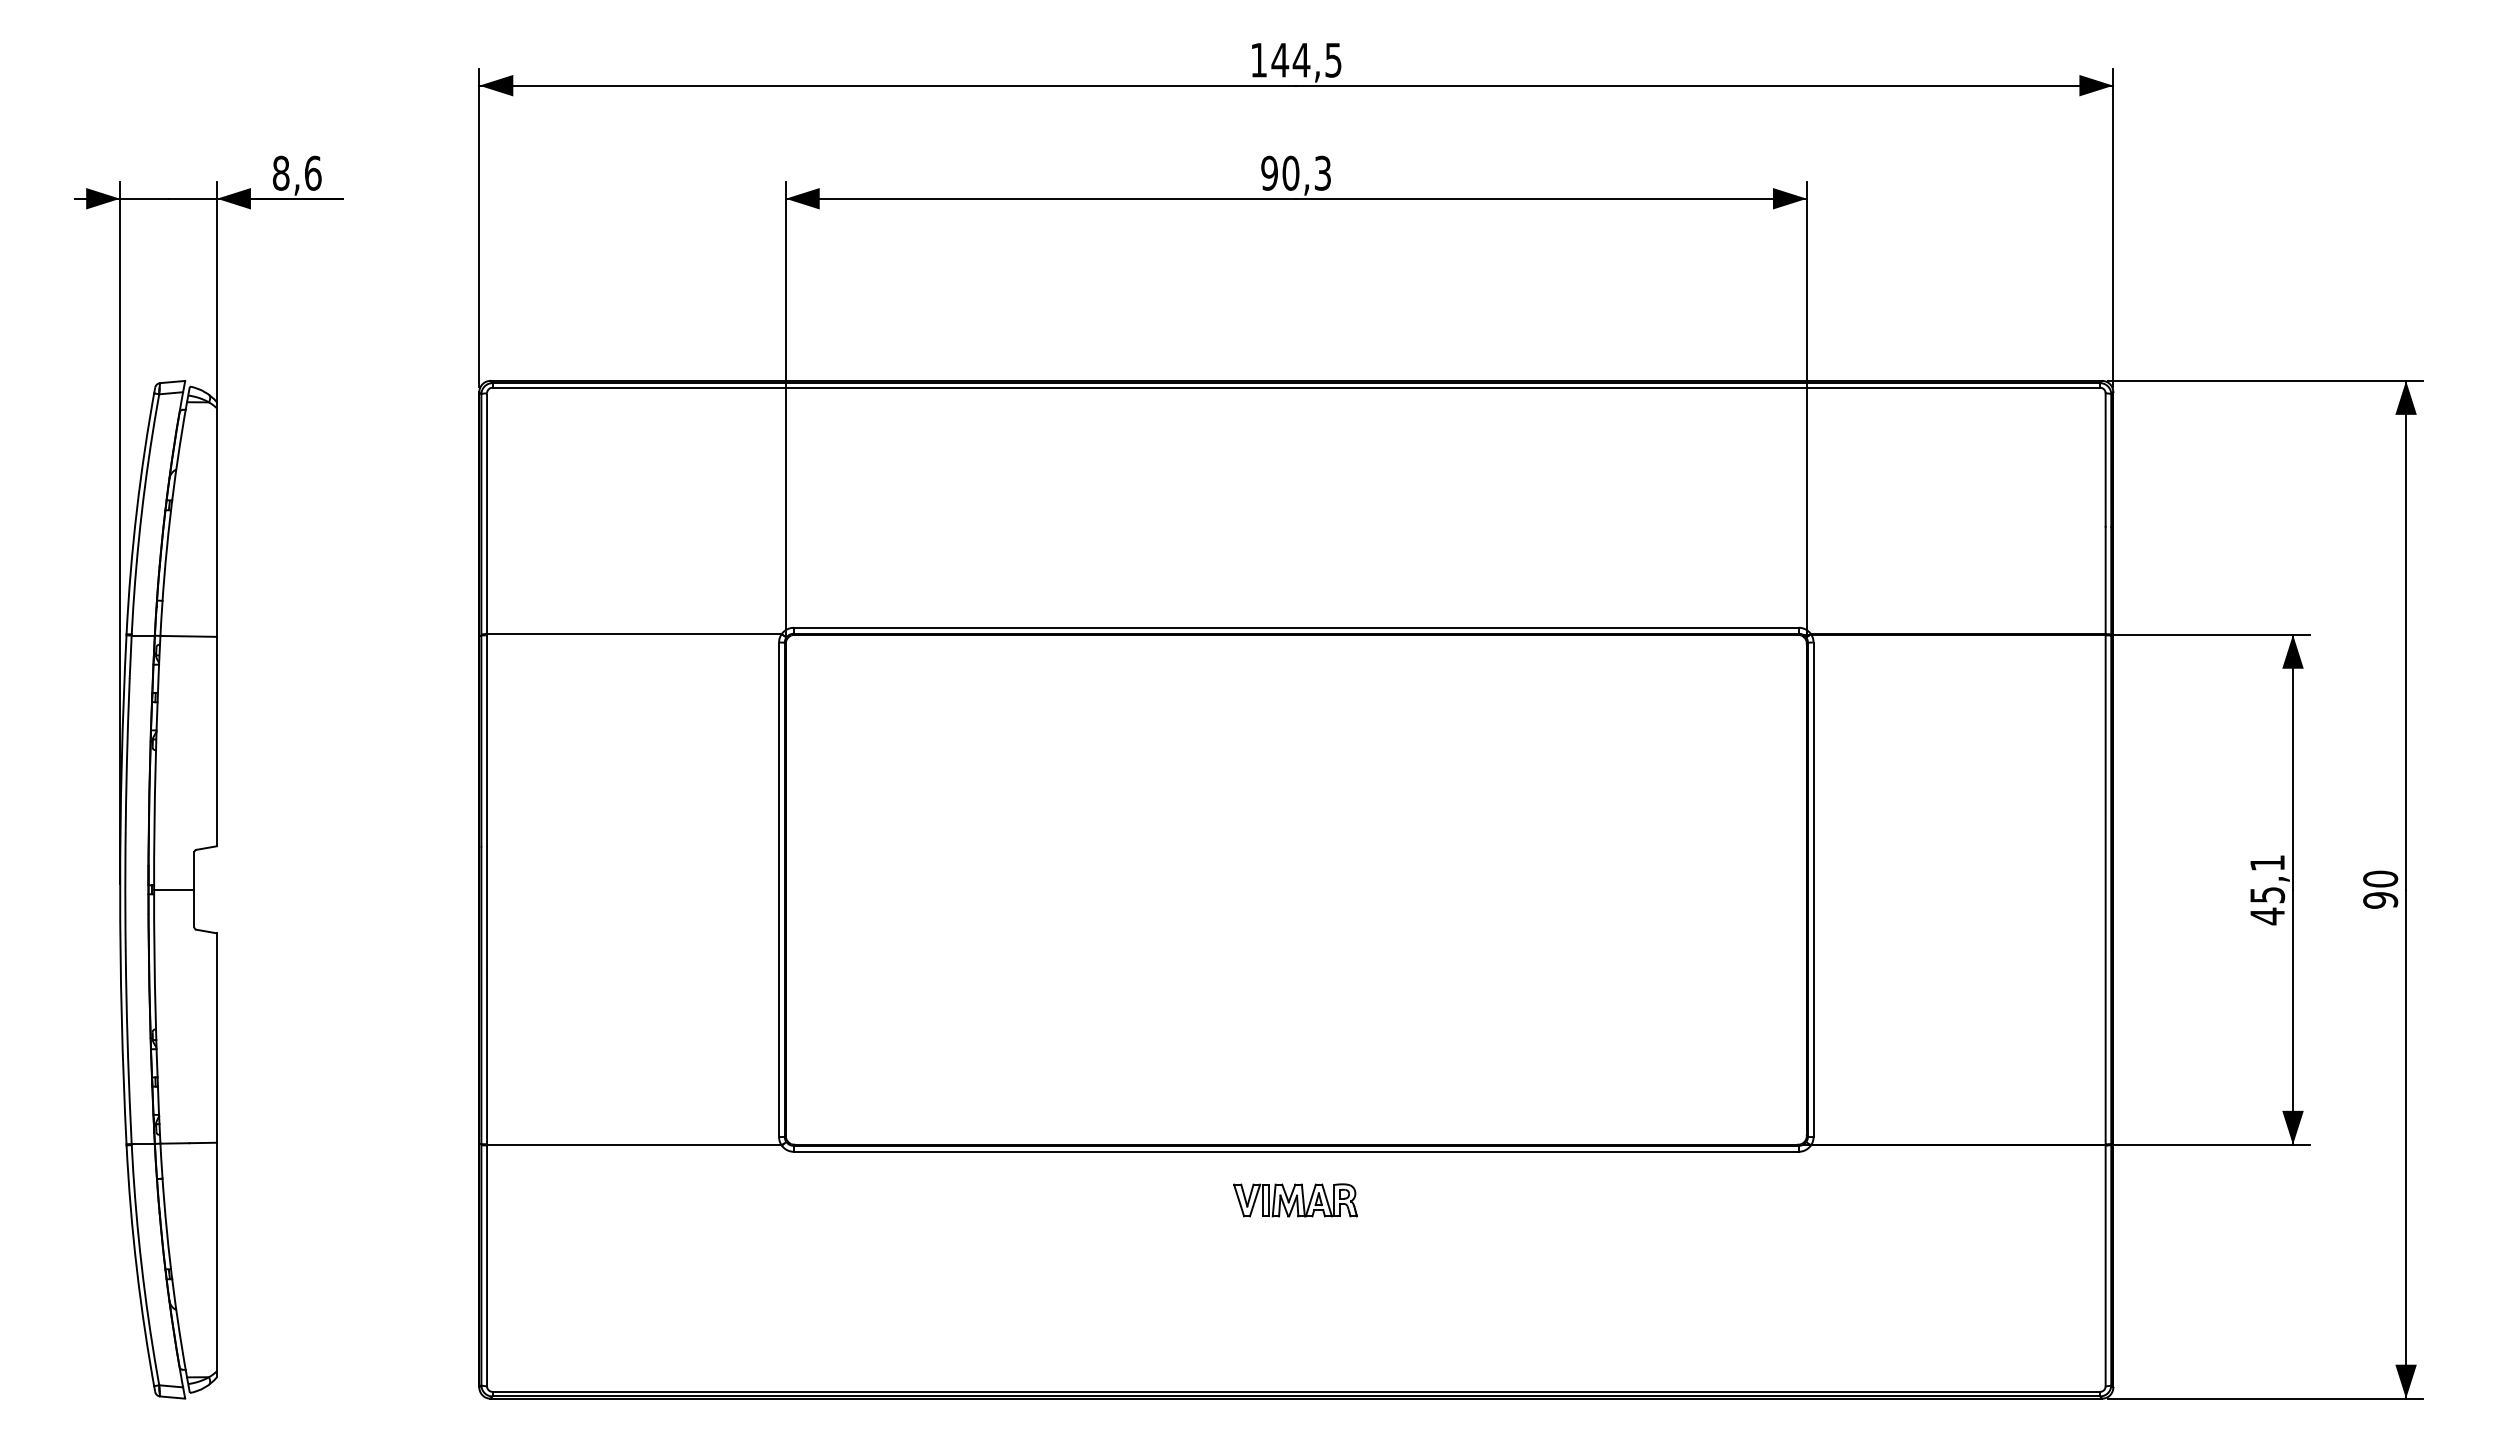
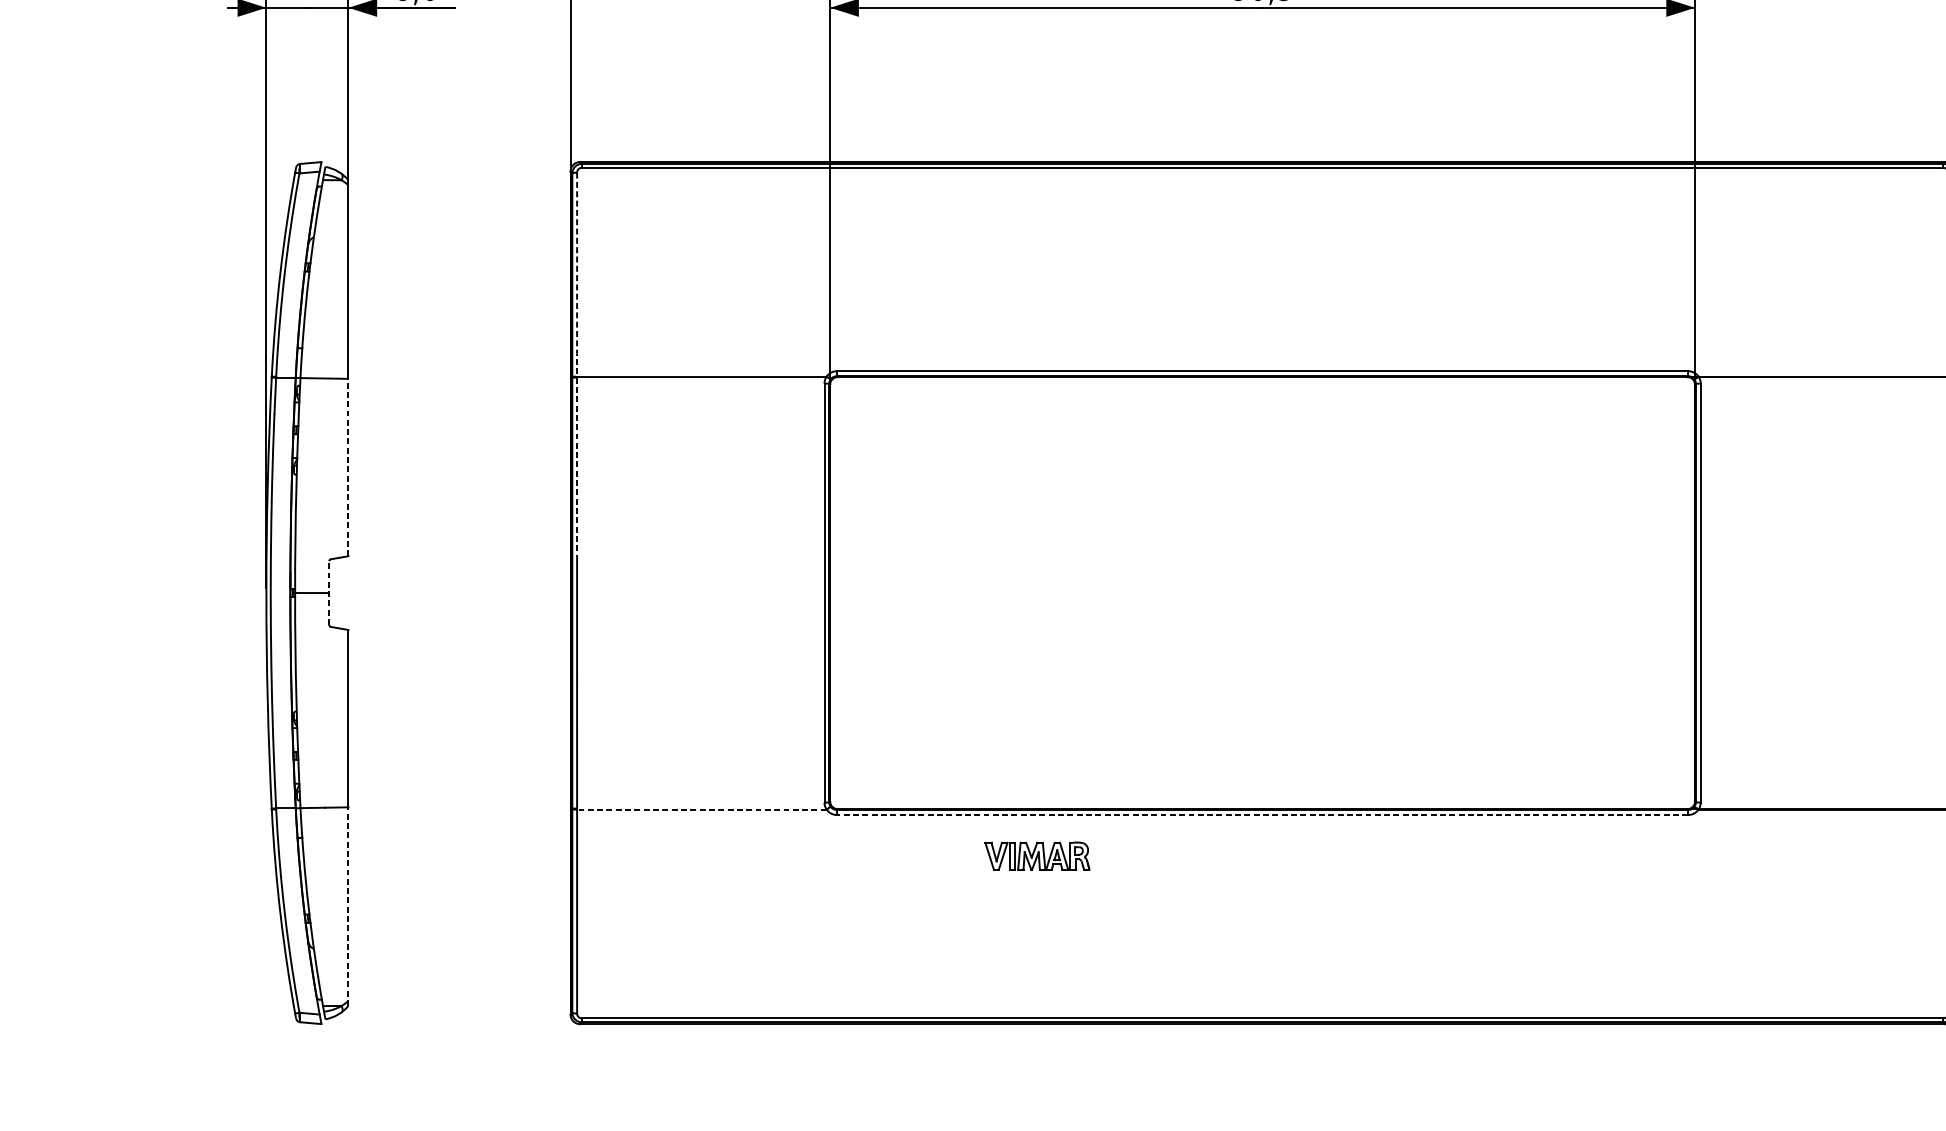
line: (487, 620) -> (577, 365), solid -> dashed
line: (217, 741) -> (348, 467), solid -> dashed
line: (194, 889) -> (329, 592), solid -> dashed
line: (634, 1145) -> (702, 809), solid -> dashed
line: (1296, 1151) -> (1262, 814), solid -> dashed
part: (1295, 1200) -> (1037, 856), moved
line: (217, 1259) -> (348, 906), solid -> dashed

